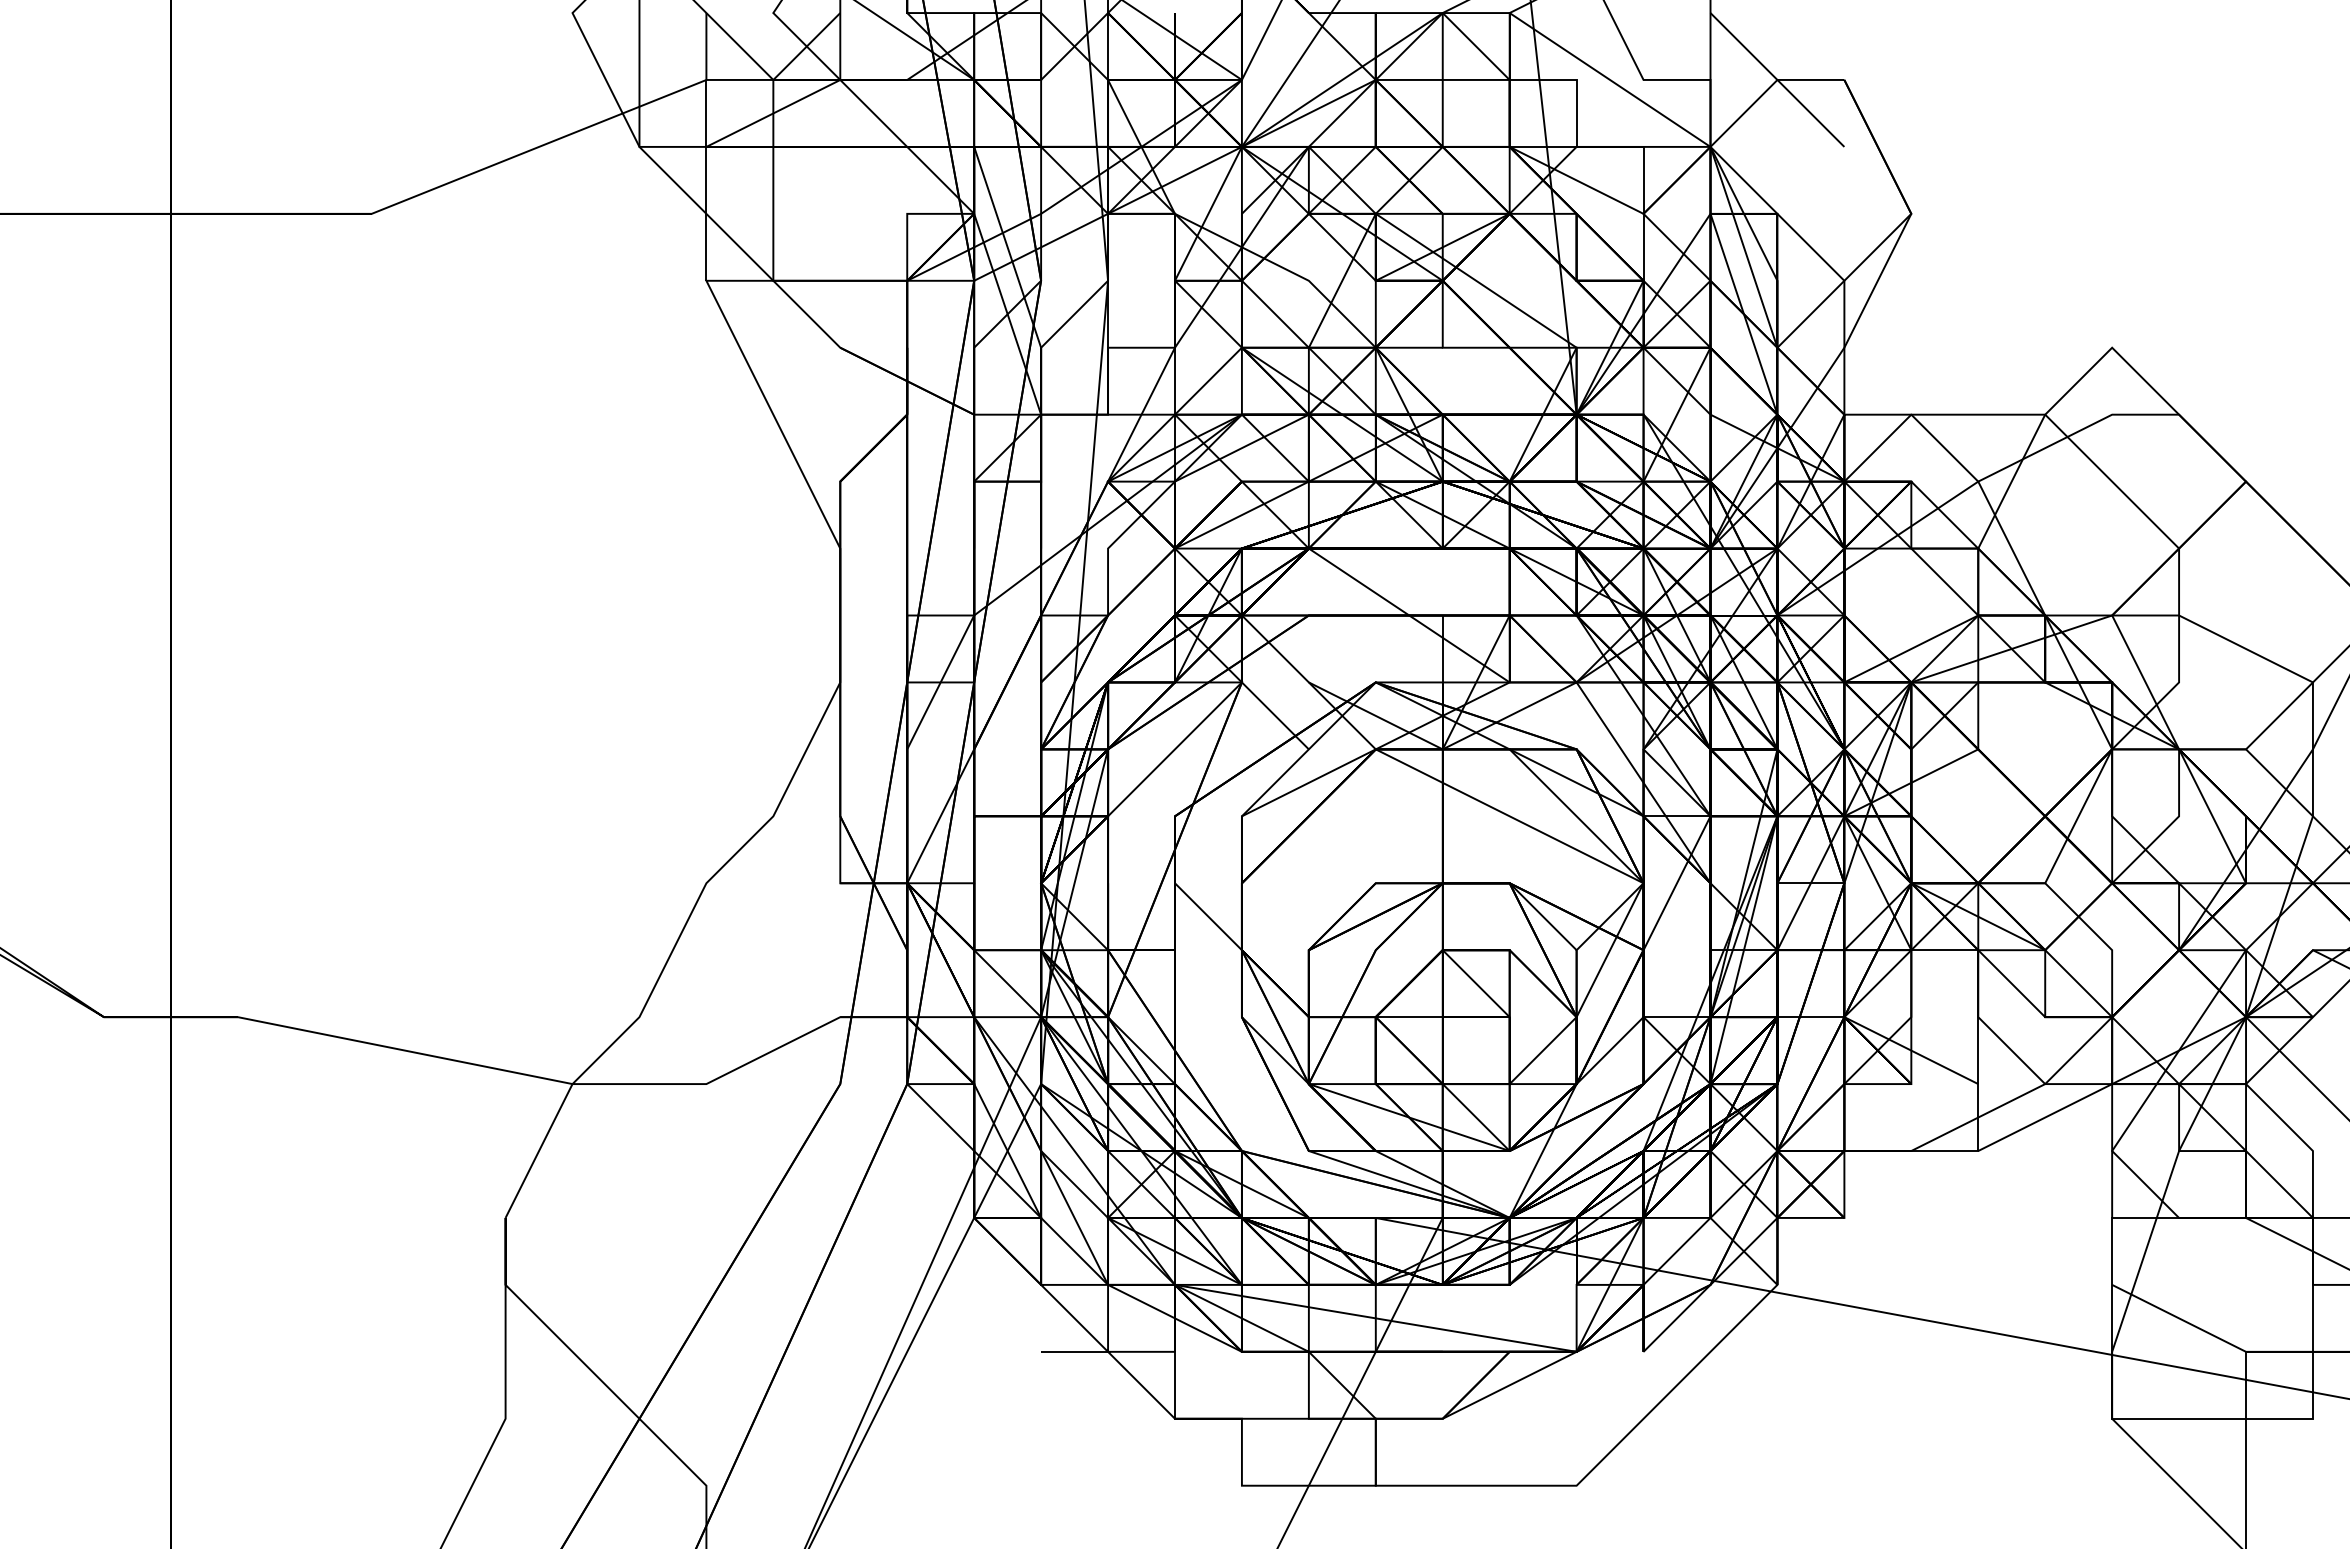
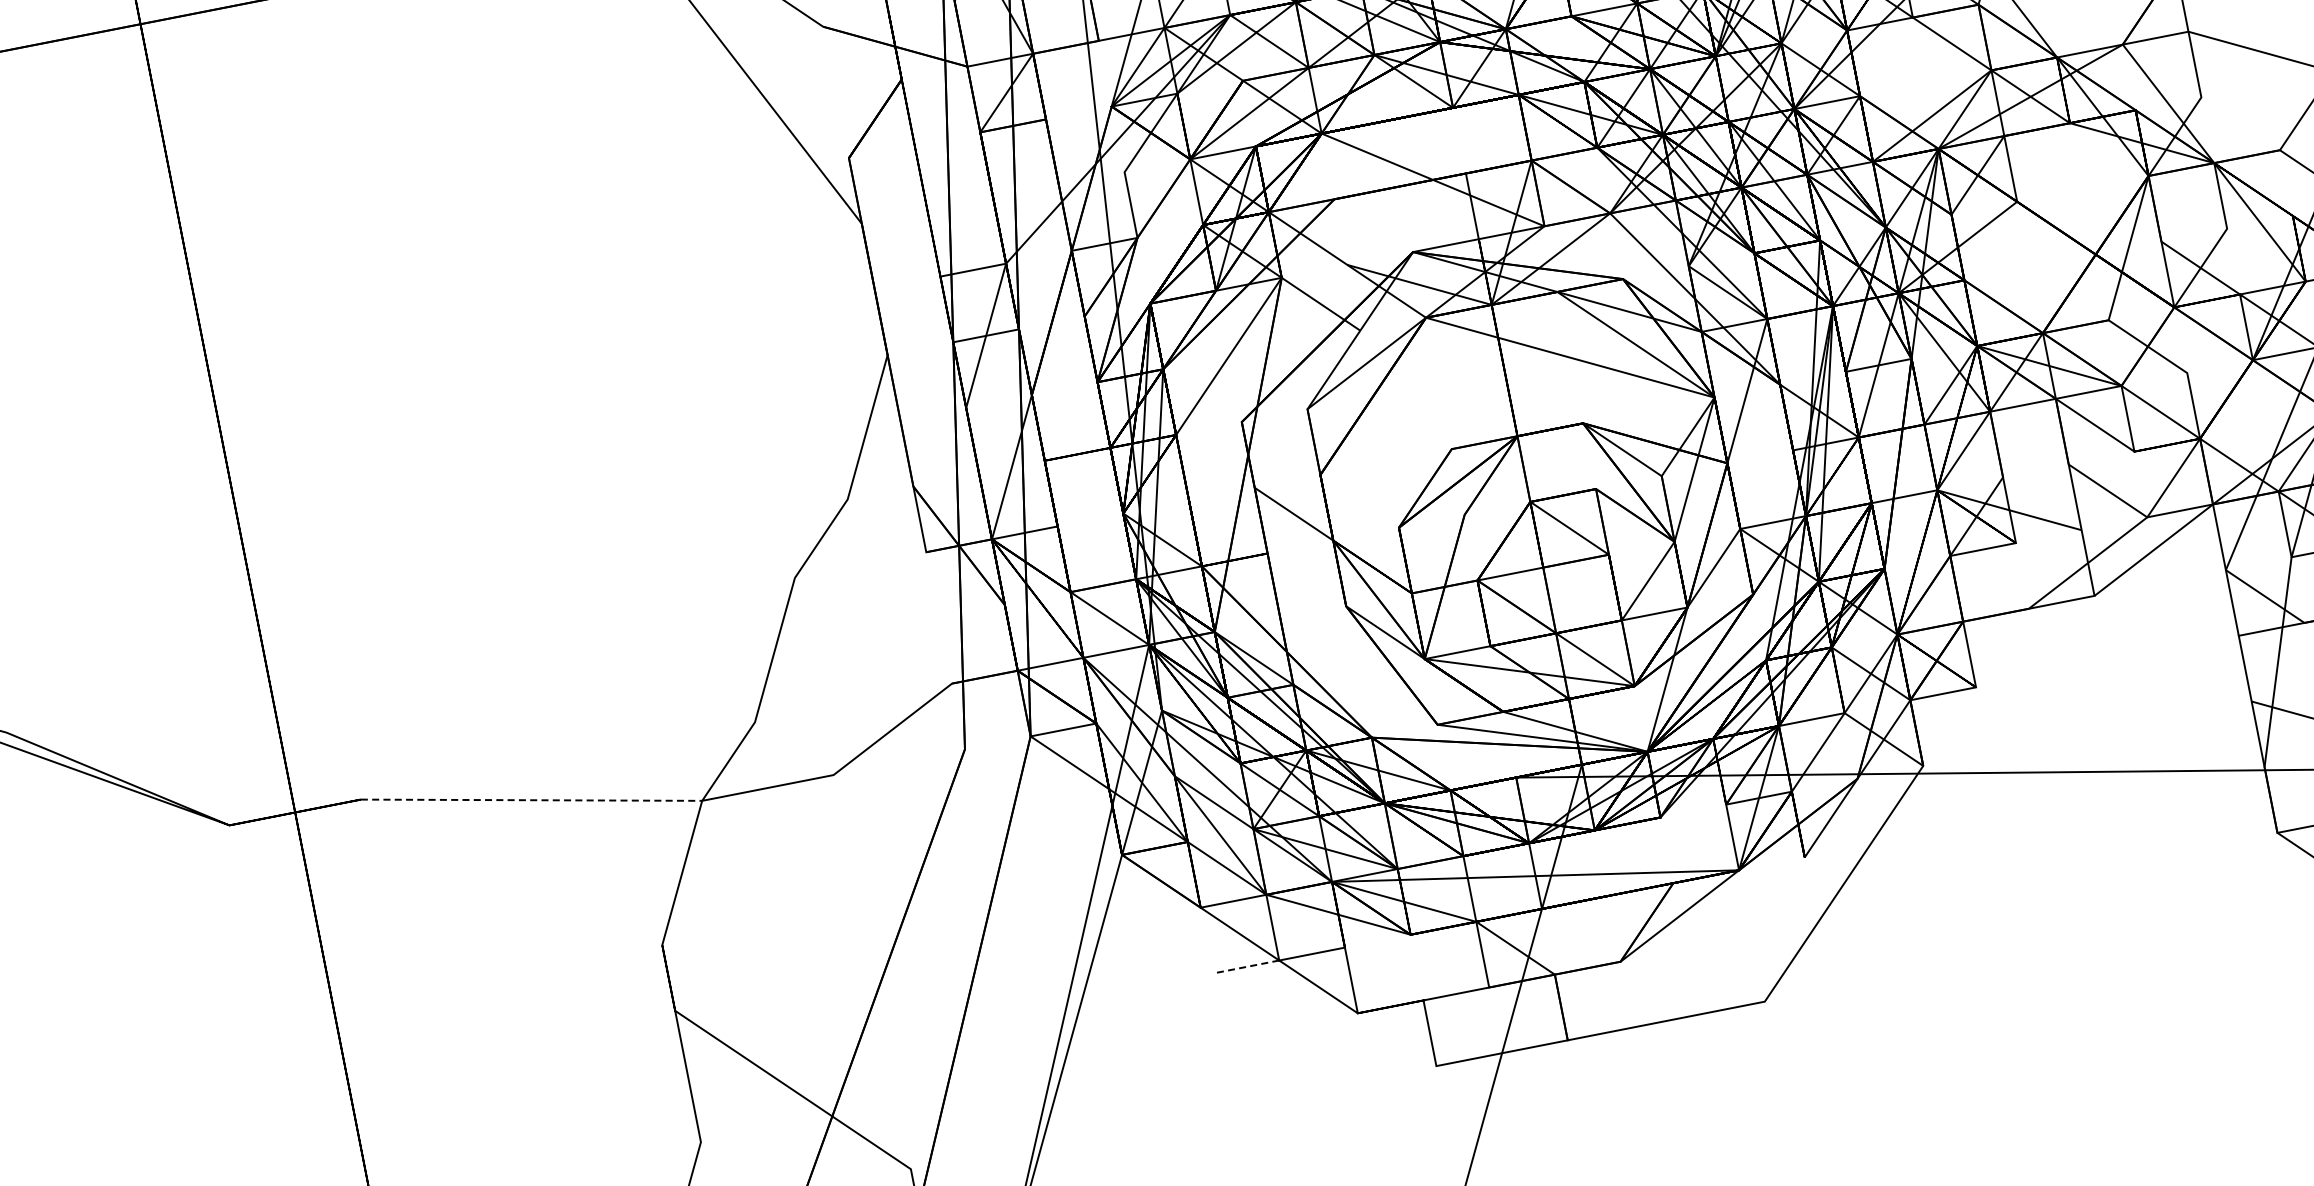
line: (405, 1050) -> (531, 800), solid -> dashed
line: (1074, 1351) -> (1246, 966), solid -> dashed

